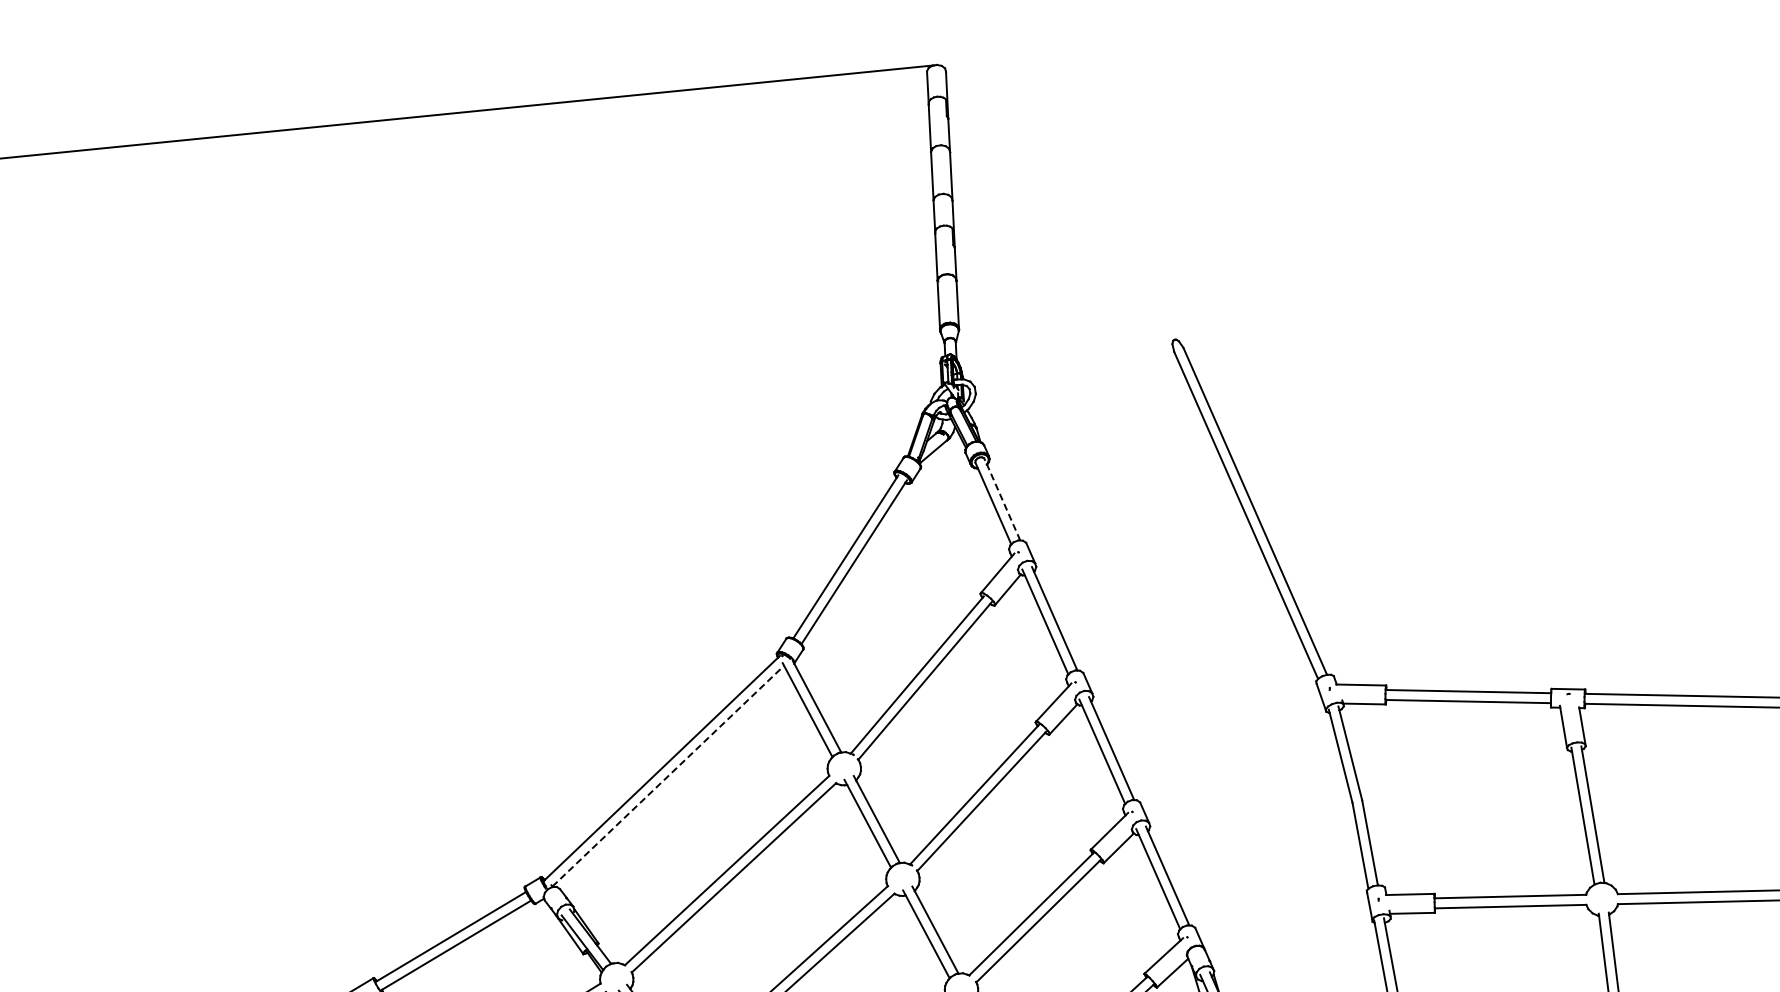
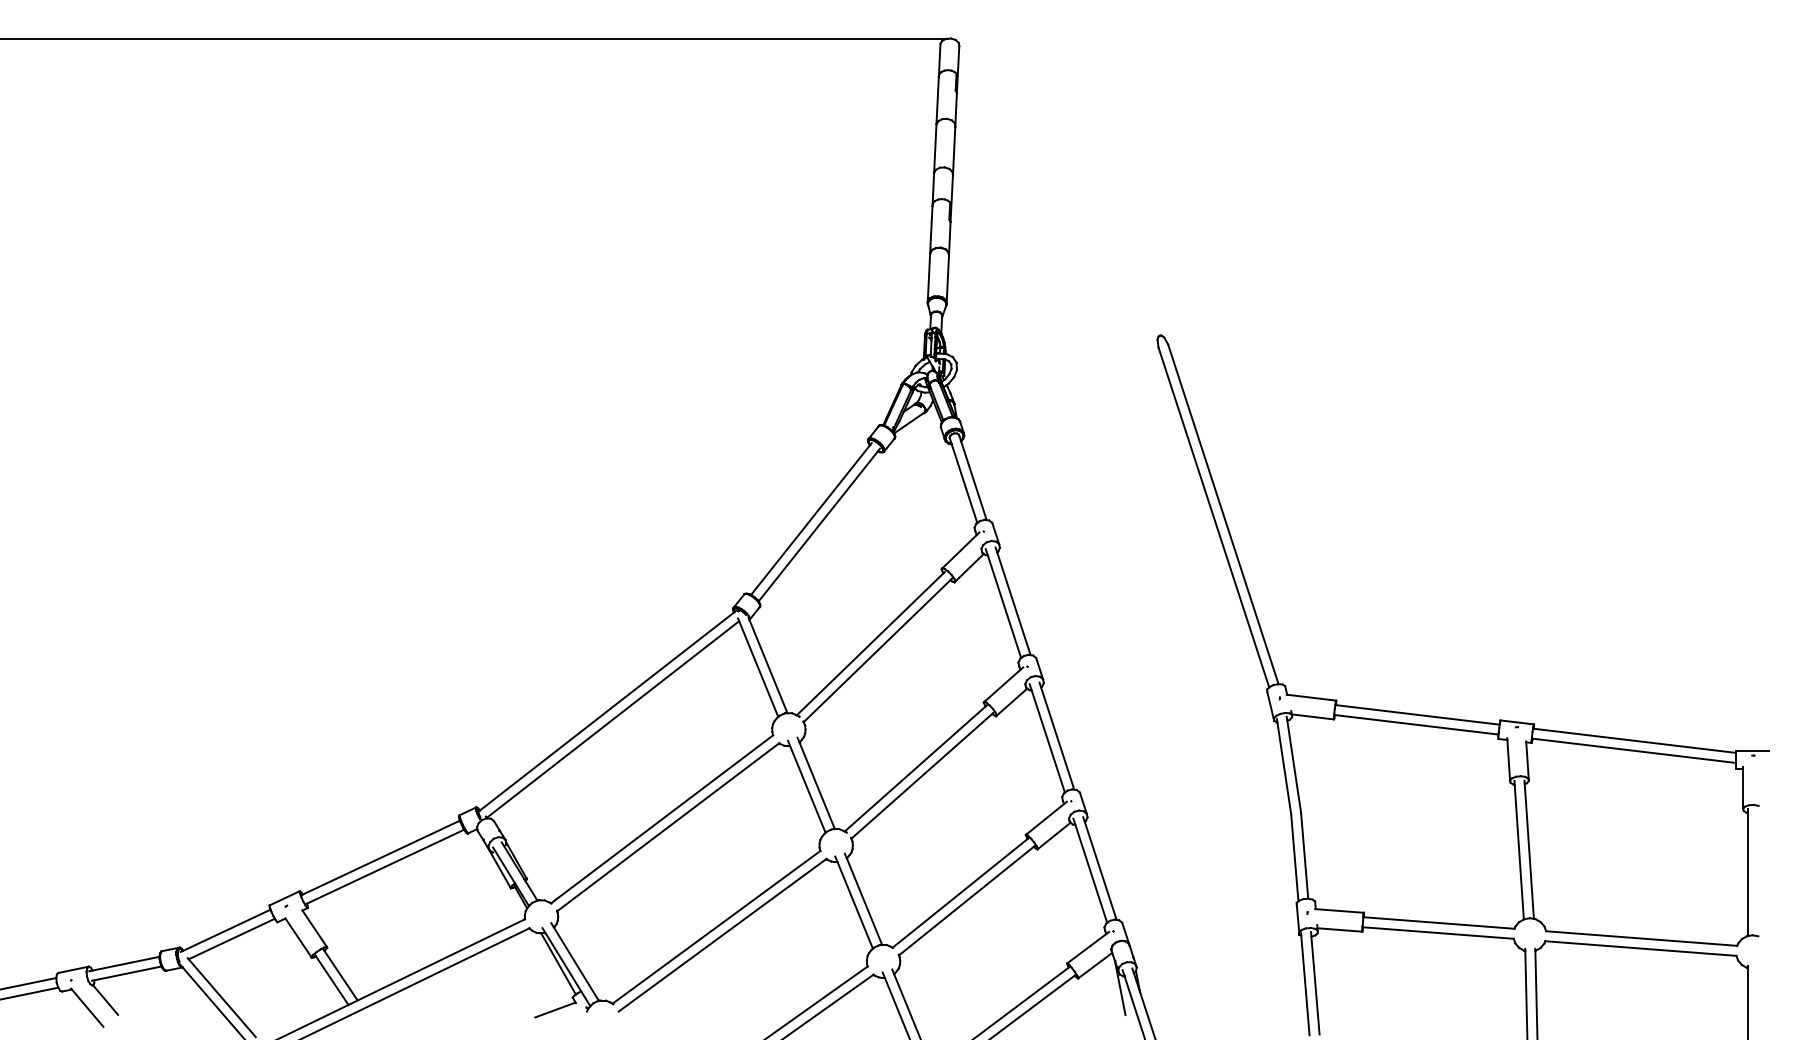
line: (1001, 499) -> (972, 477), dashed -> solid
line: (668, 776) -> (613, 719), dashed -> solid

